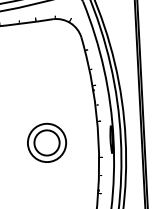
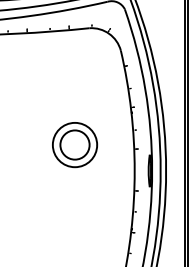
part: (47, 143) -> (75, 145), moved

